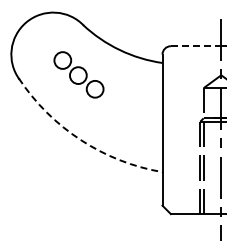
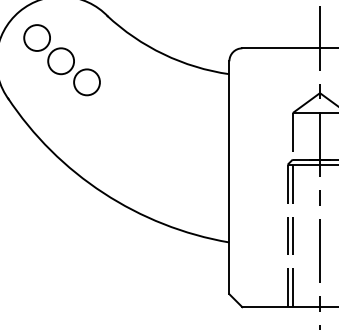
line: (196, 46) -> (281, 48), dashed -> solid
part: (78, 74) -> (61, 59), moved
arc: (80, 140) -> (102, 193), dashed -> solid

